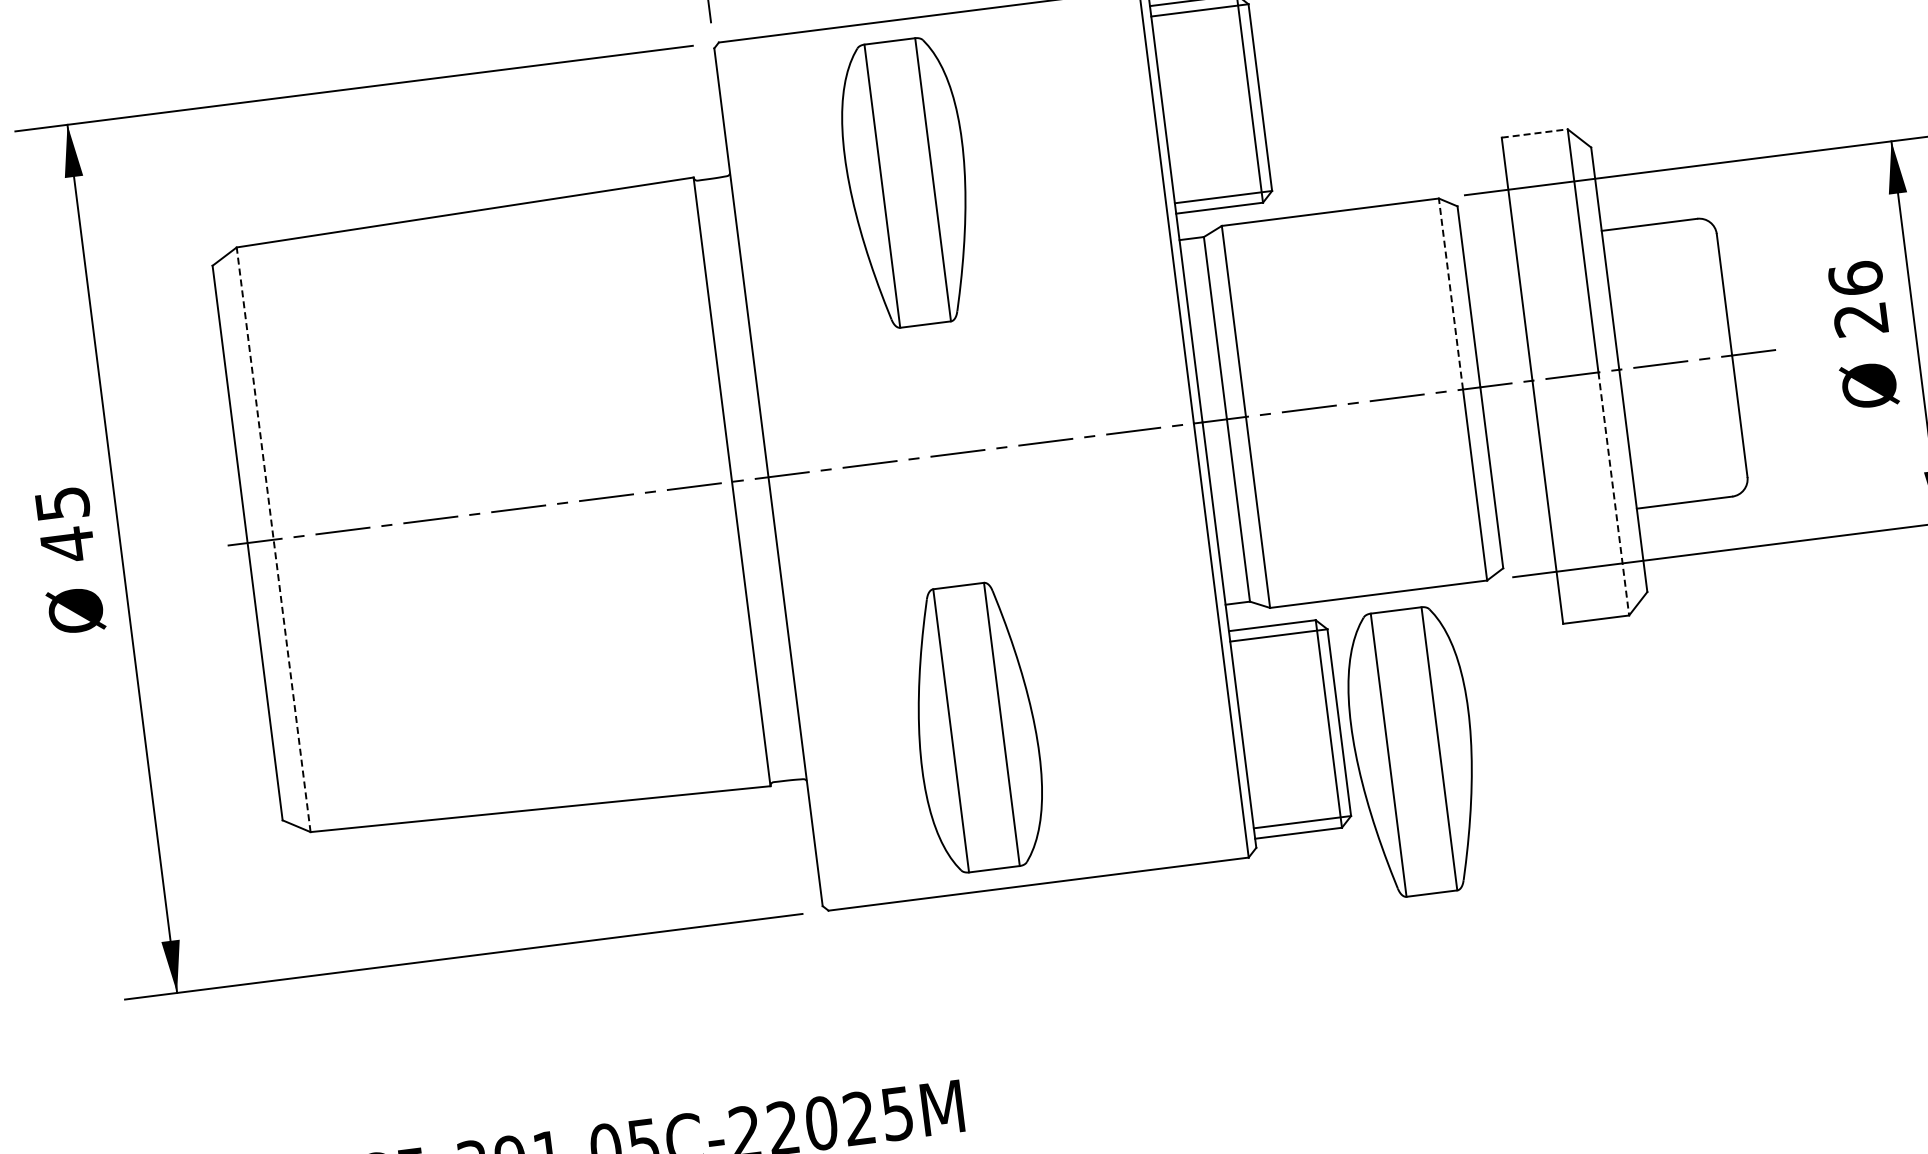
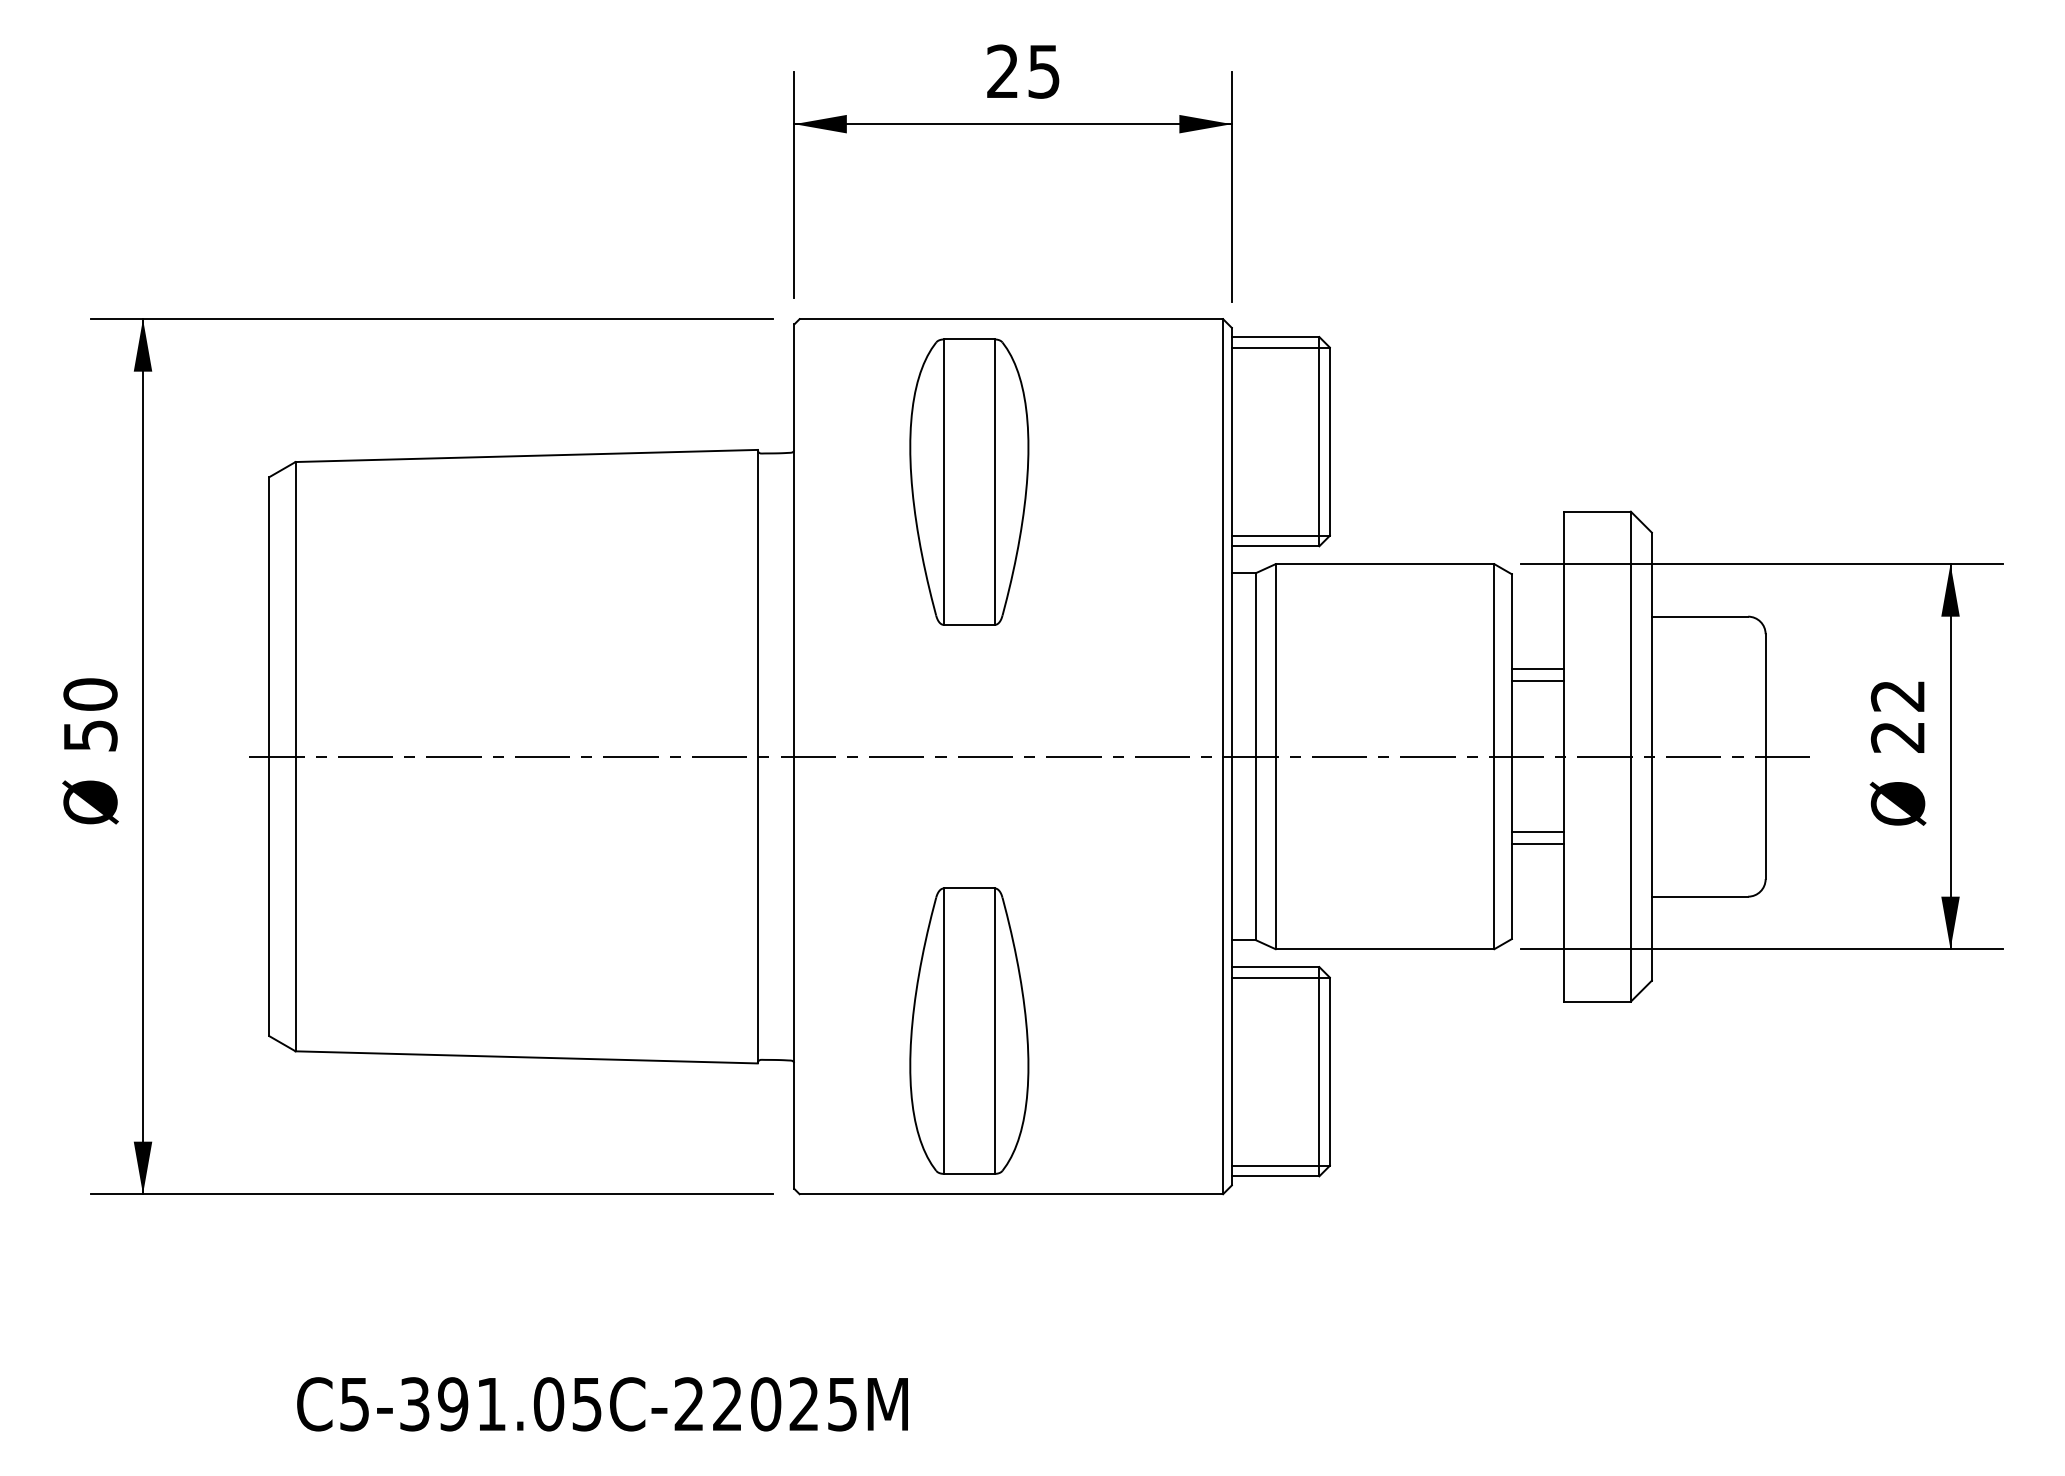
line: (1535, 133) -> (1598, 511), dashed -> solid
text: (1855, 278) -> (1897, 695), 26 -> 22
line: (1450, 293) -> (1494, 659), dashed -> solid
line: (1494, 297) -> (1537, 669), added
line: (1496, 309) -> (1537, 681), added
line: (1515, 458) -> (1537, 831), added
line: (1516, 471) -> (1537, 844), added
line: (1613, 494) -> (1630, 879), dashed -> solid
text: (65, 524) -> (90, 715), 45 -> 50
line: (273, 539) -> (295, 756), dashed -> solid
part: (1414, 751) -> (1400, 1109), removed

